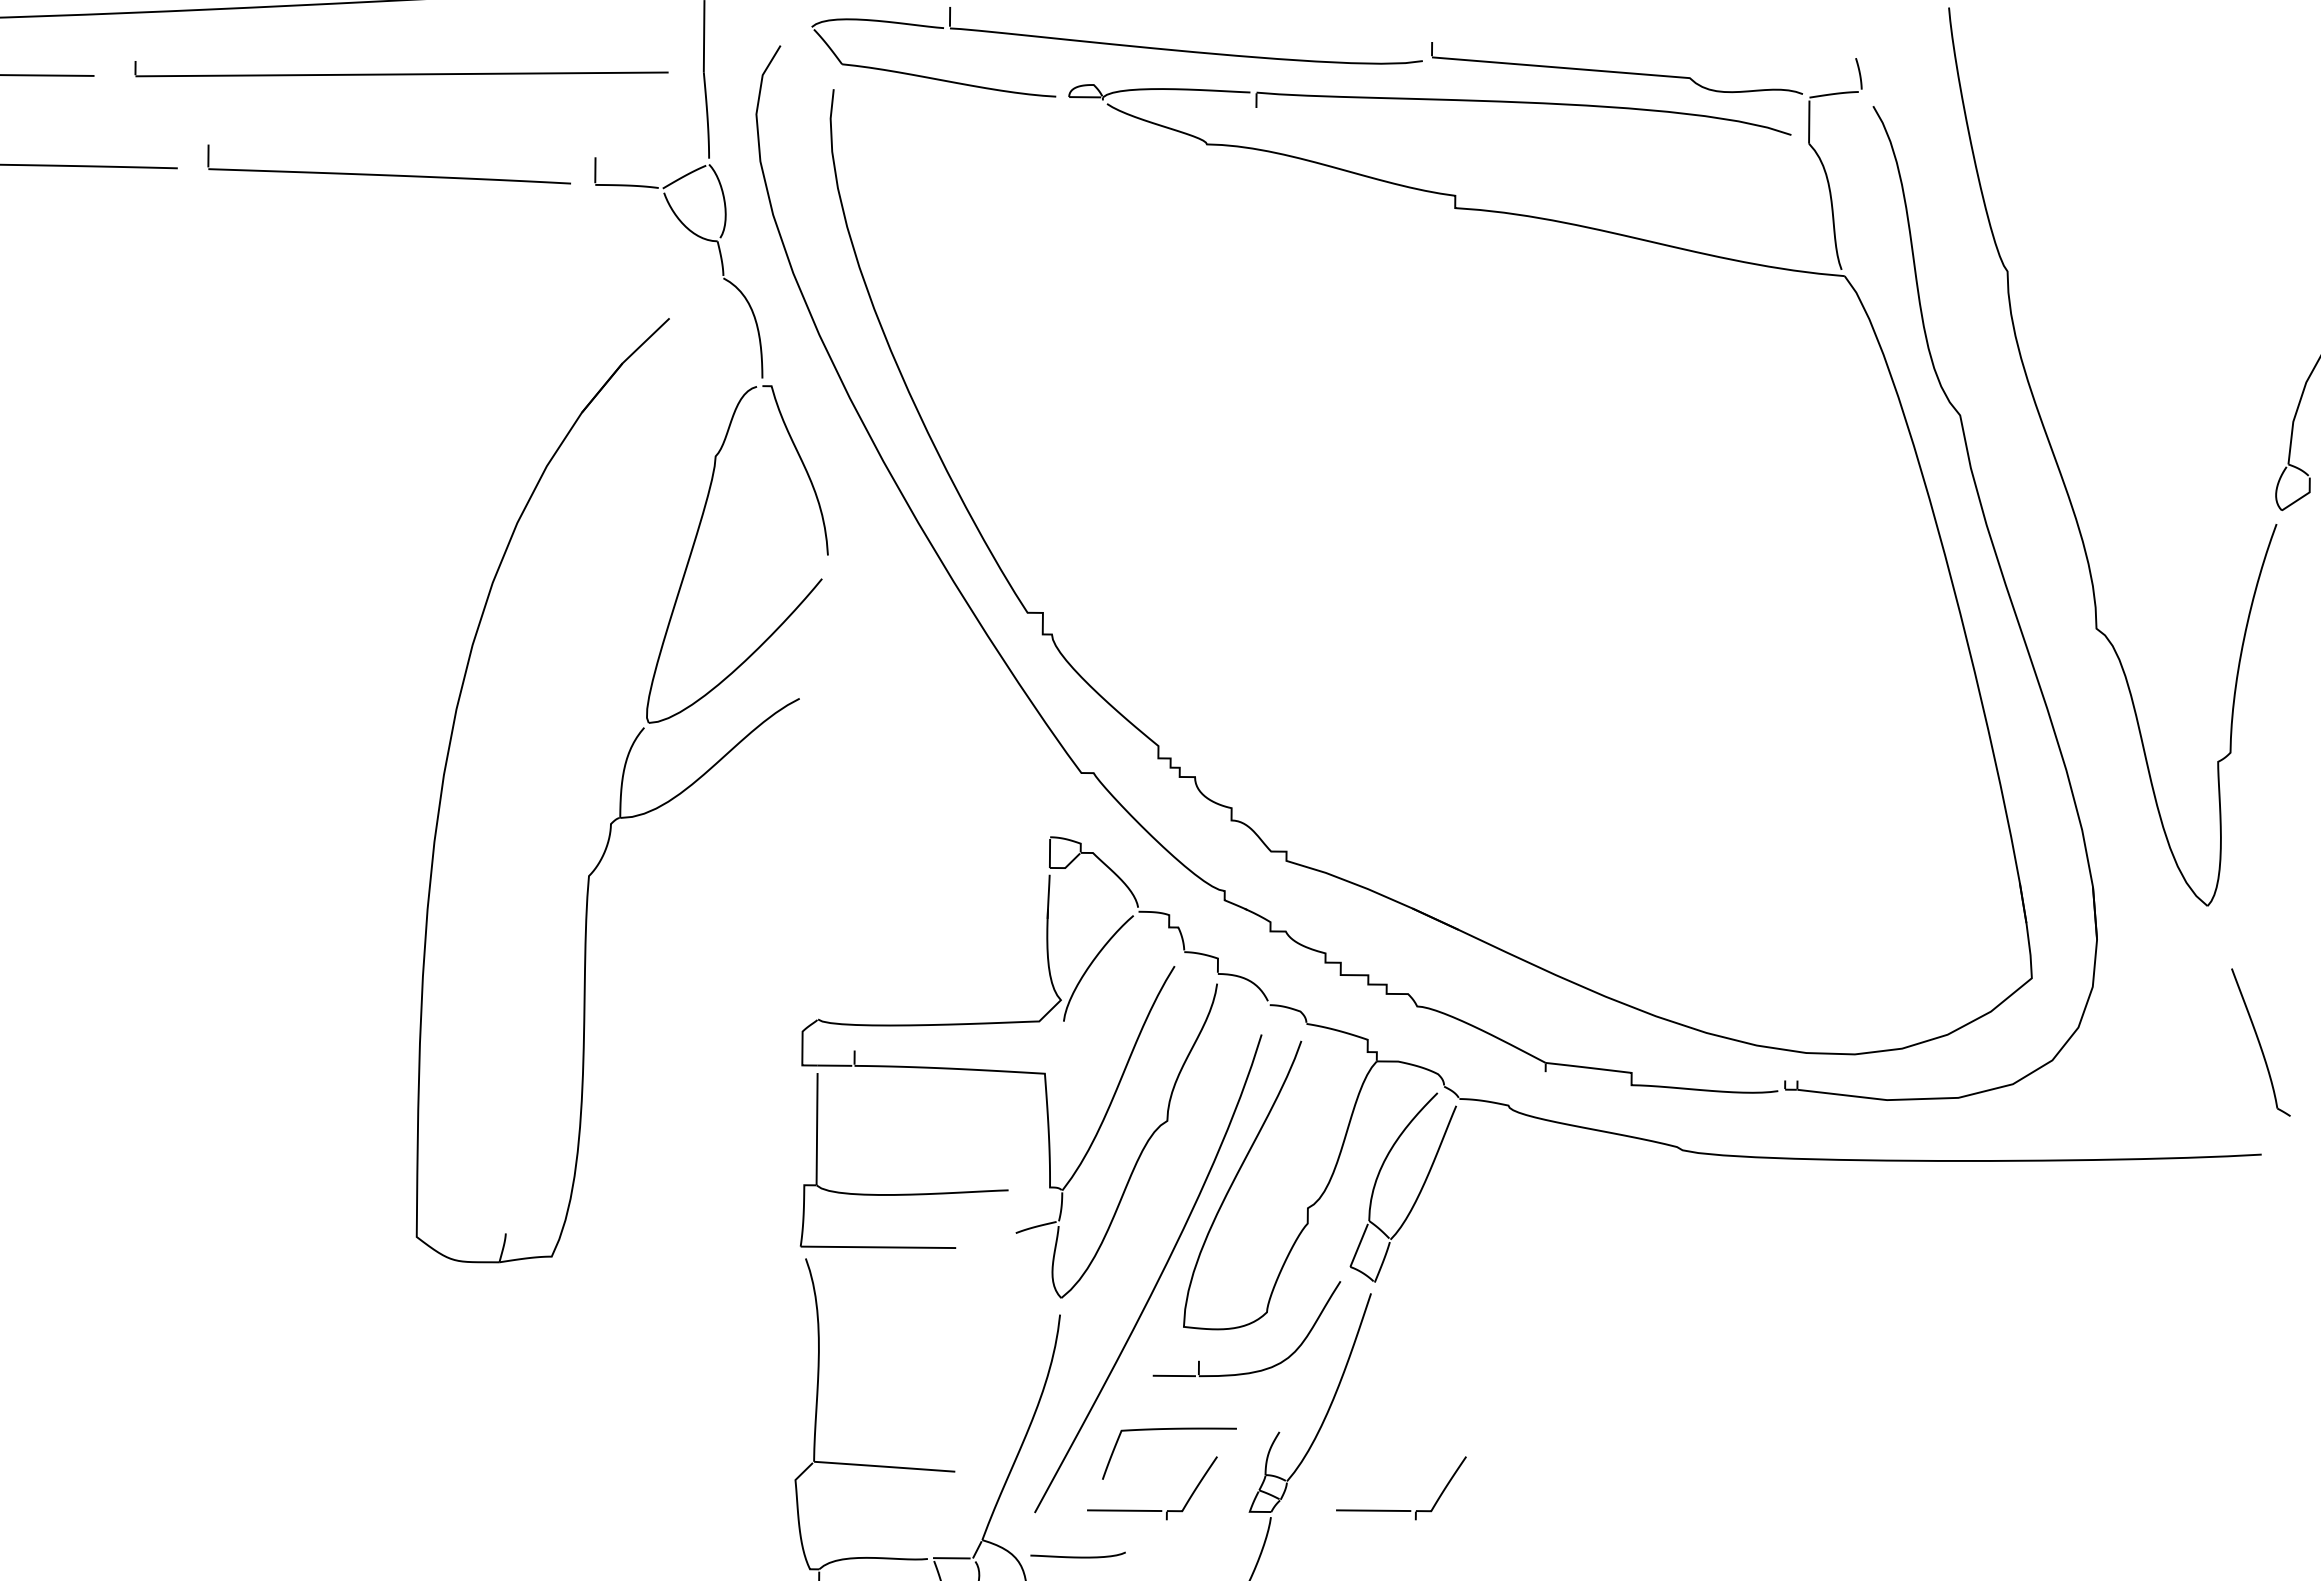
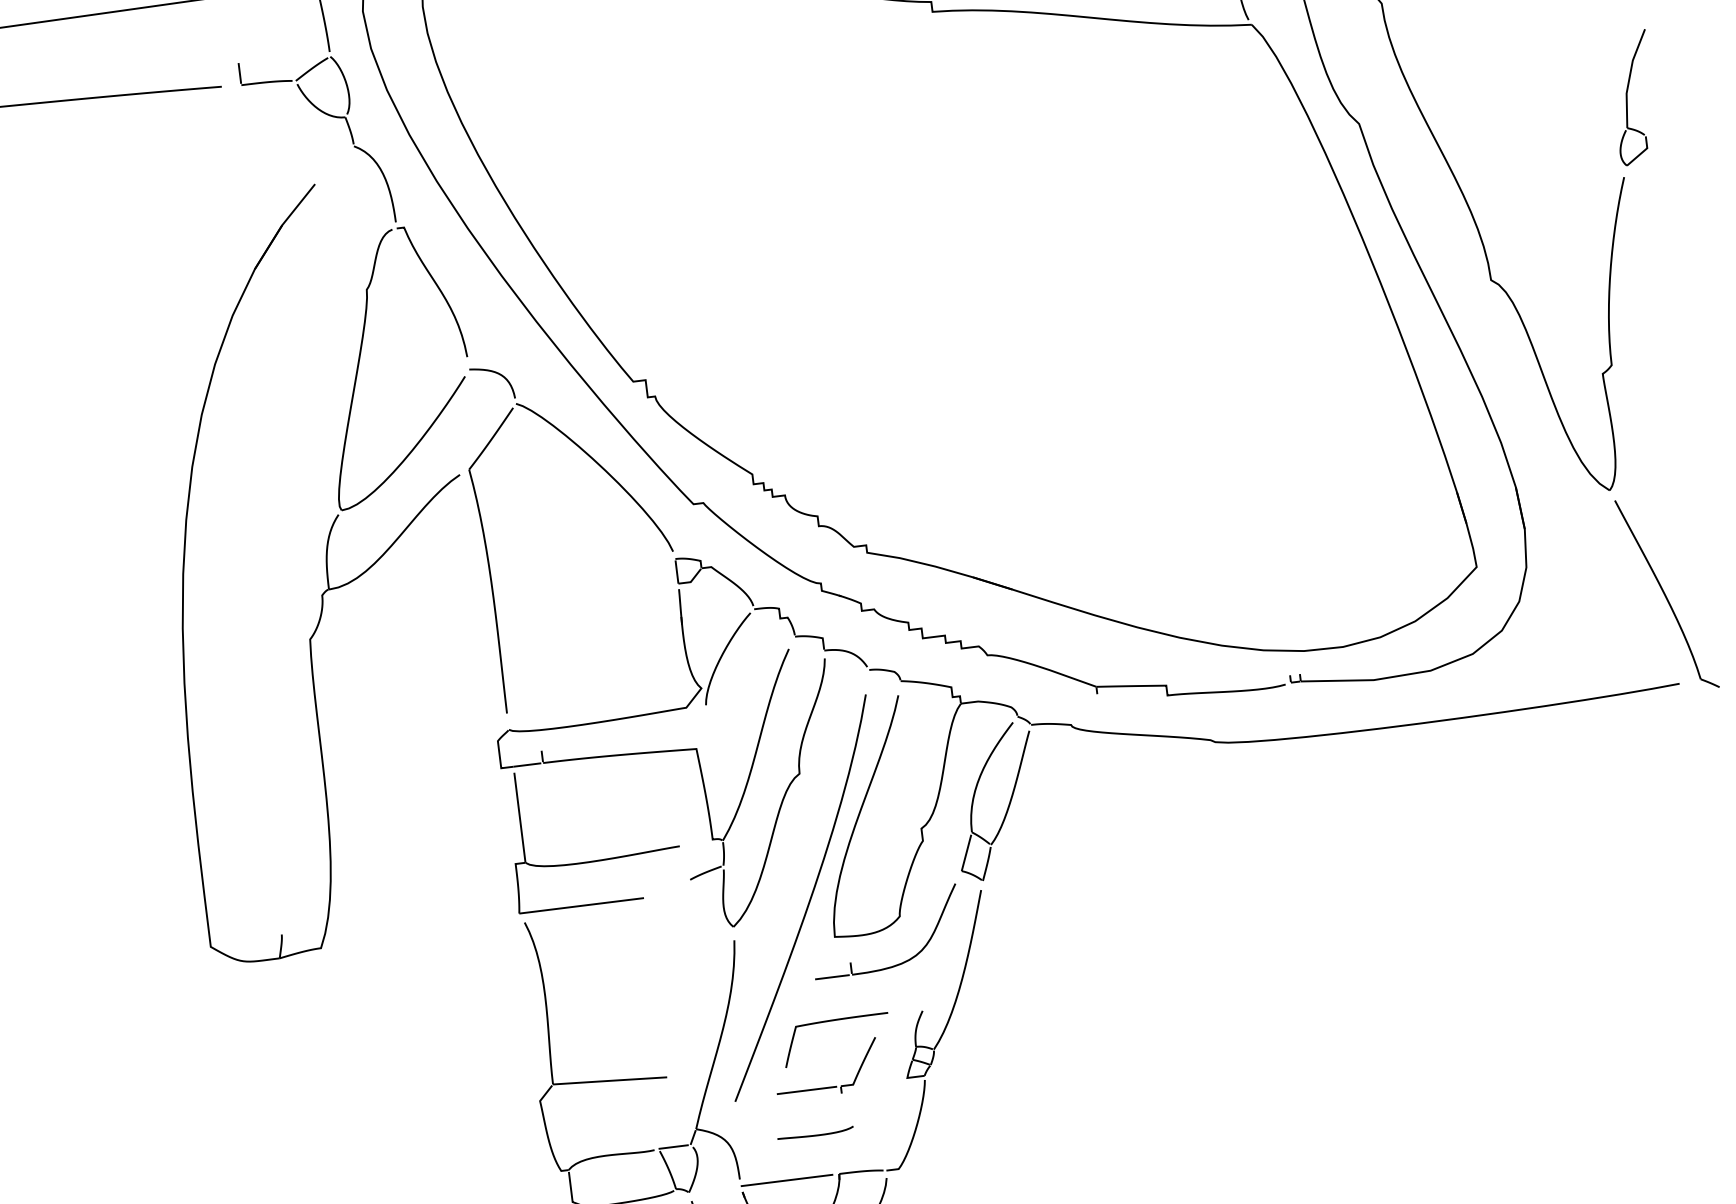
part: (994, 739) -> (620, 486), added
part: (2260, 1042) -> (1666, 594), size x1.67
part: (1401, 1510) -> (1028, 1060), removed
curve: (1077, 1556) -> (815, 1134), moved

